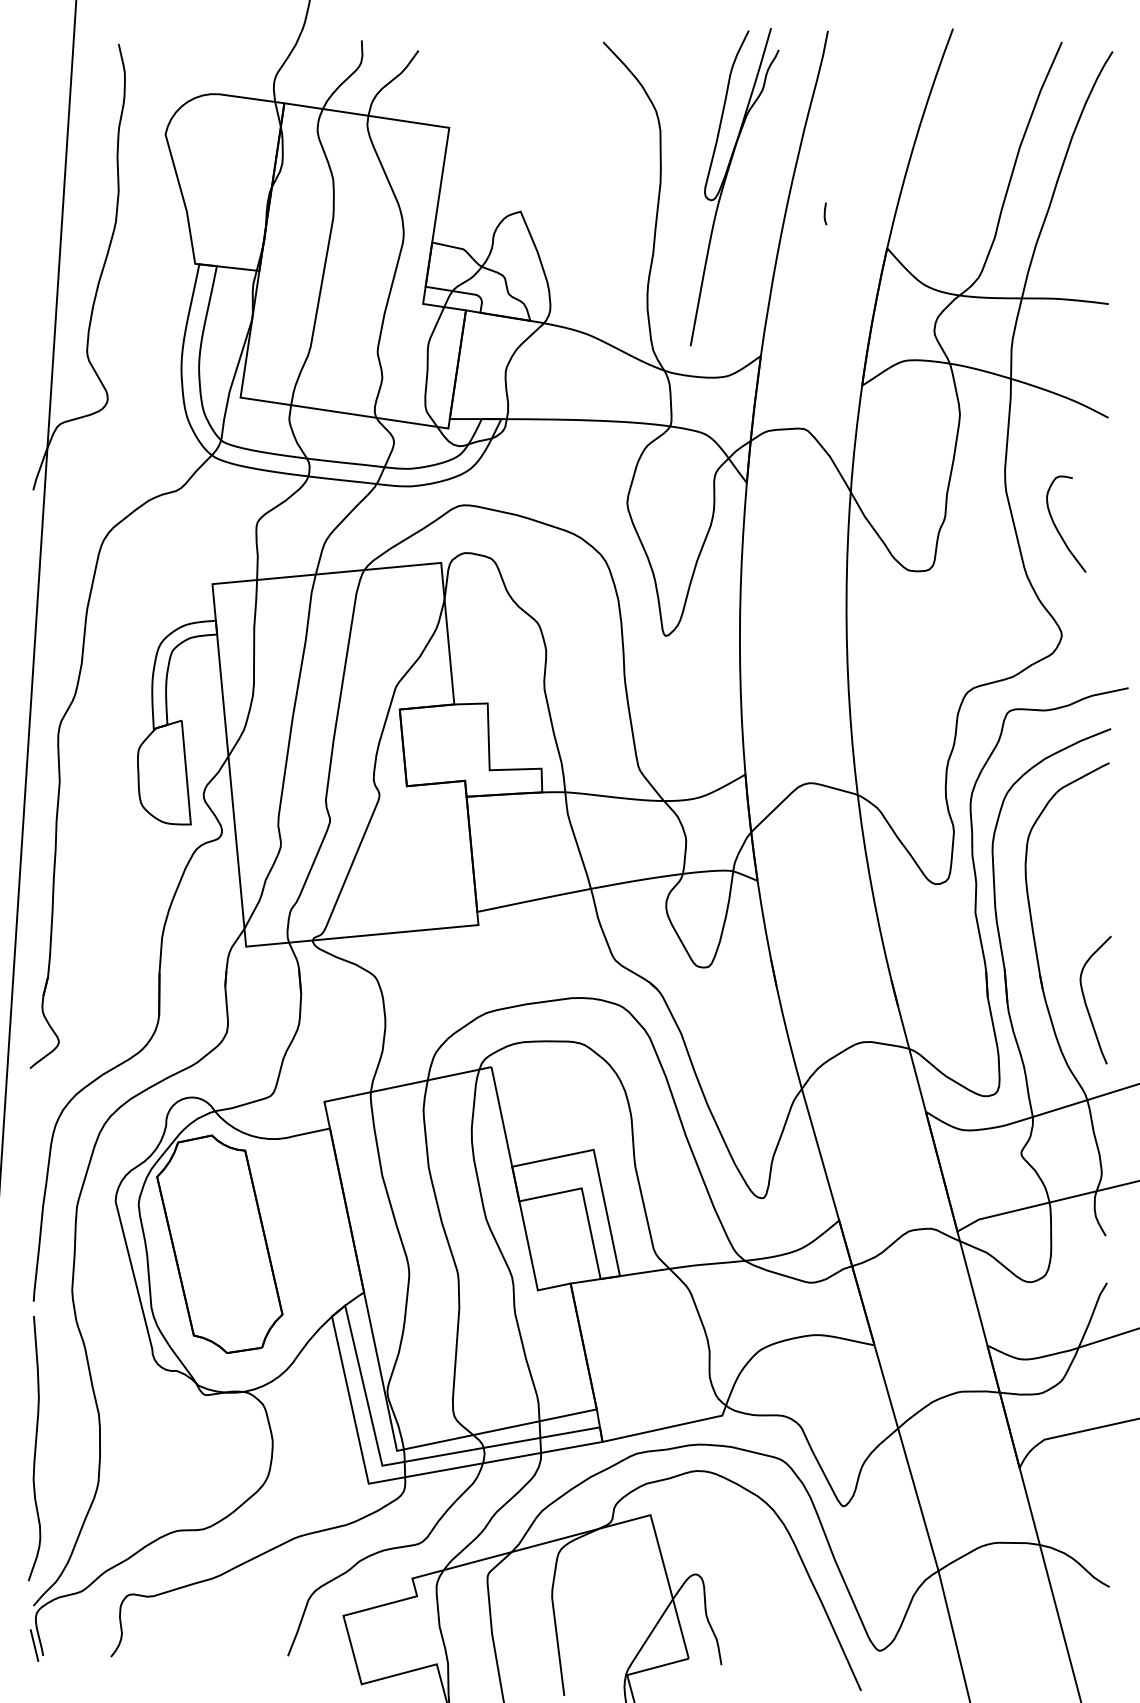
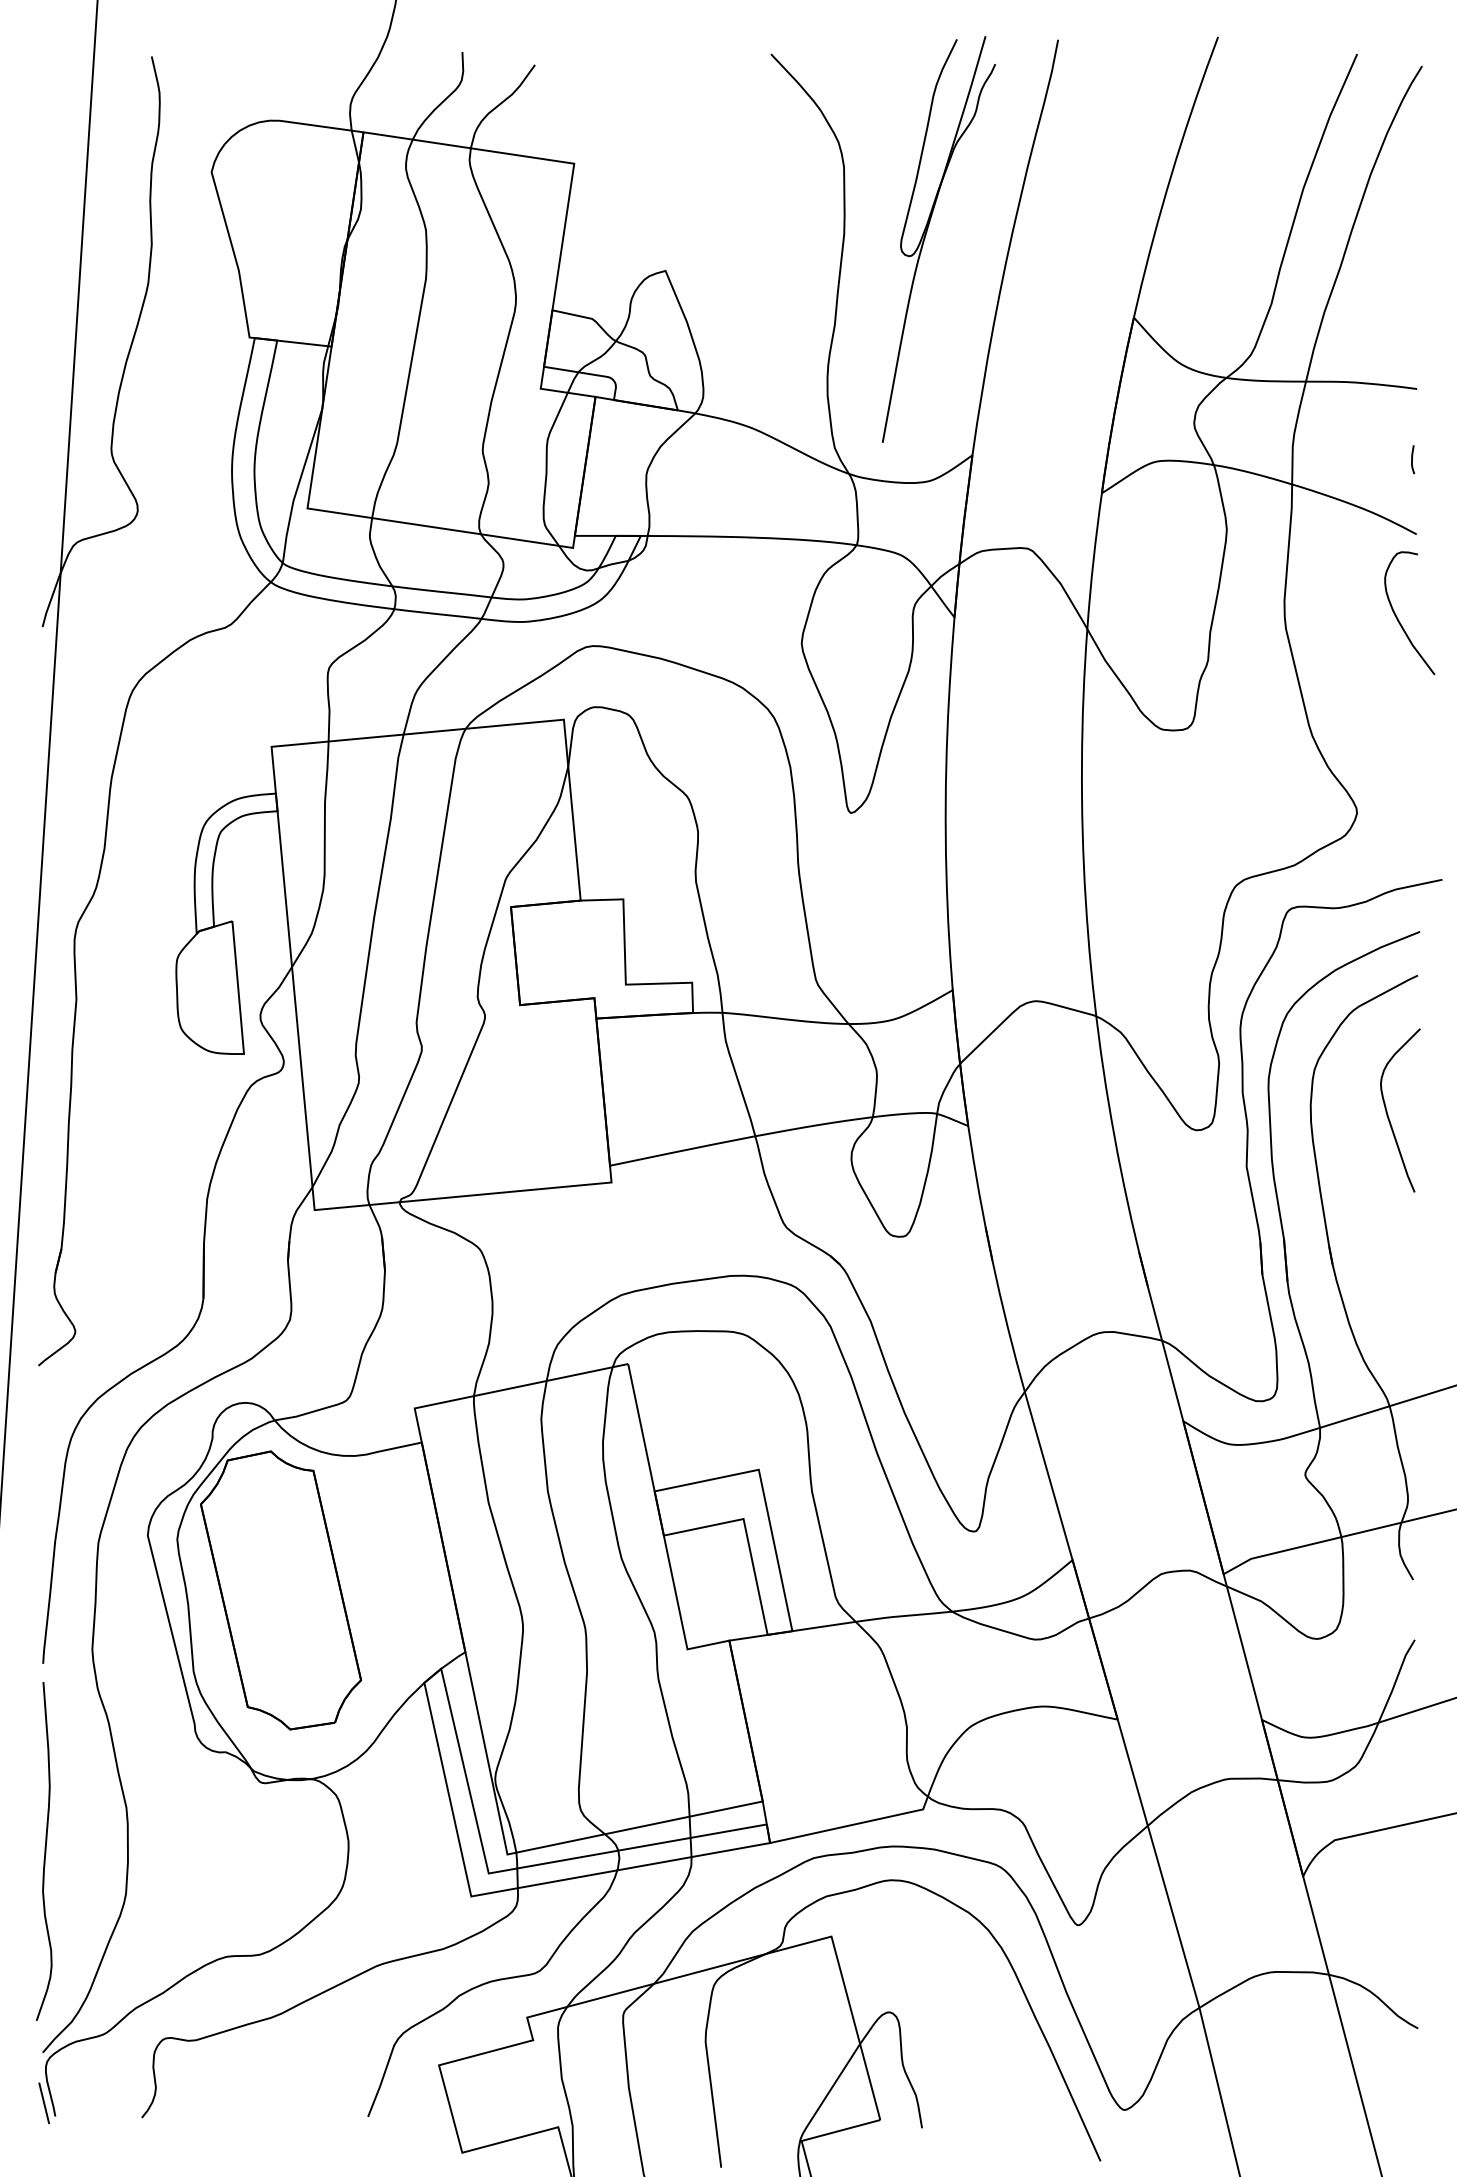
line: (825, 213) -> (1412, 459), moved
curve: (1057, 528) -> (1398, 618), moved
curve: (1086, 1003) -> (1388, 1114), moved

